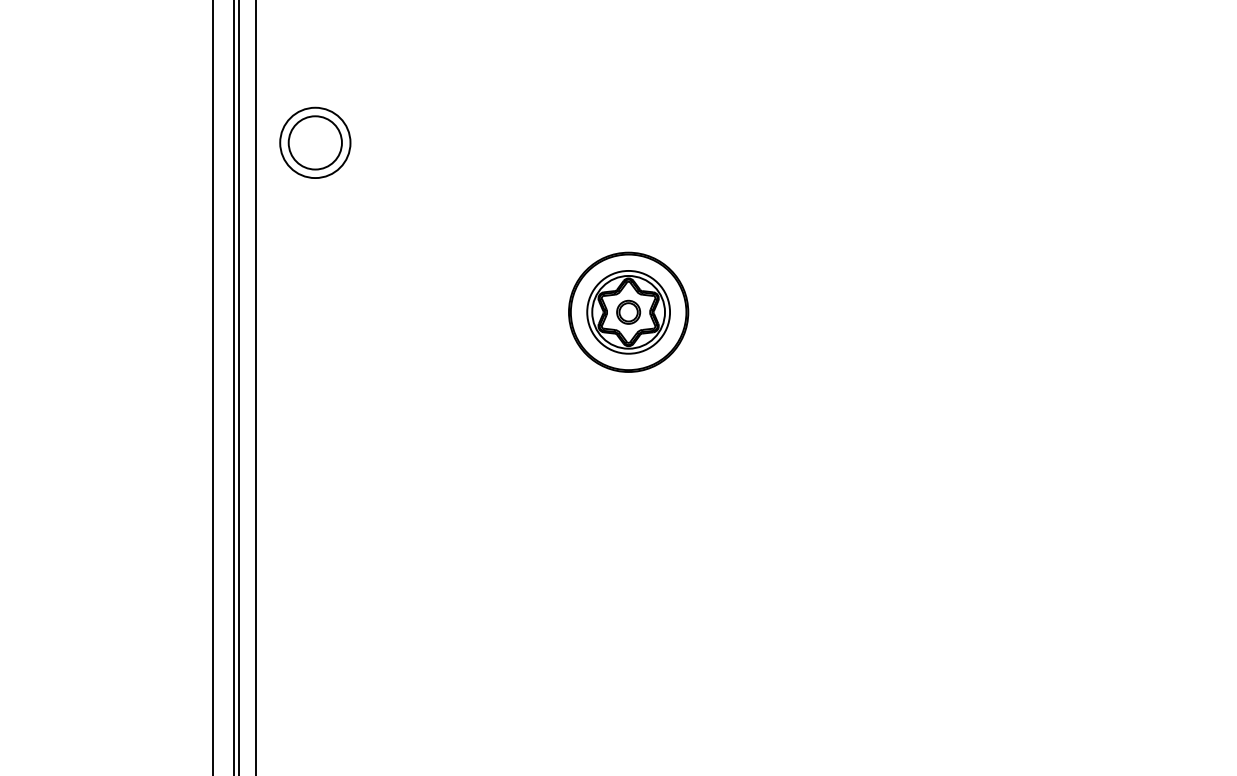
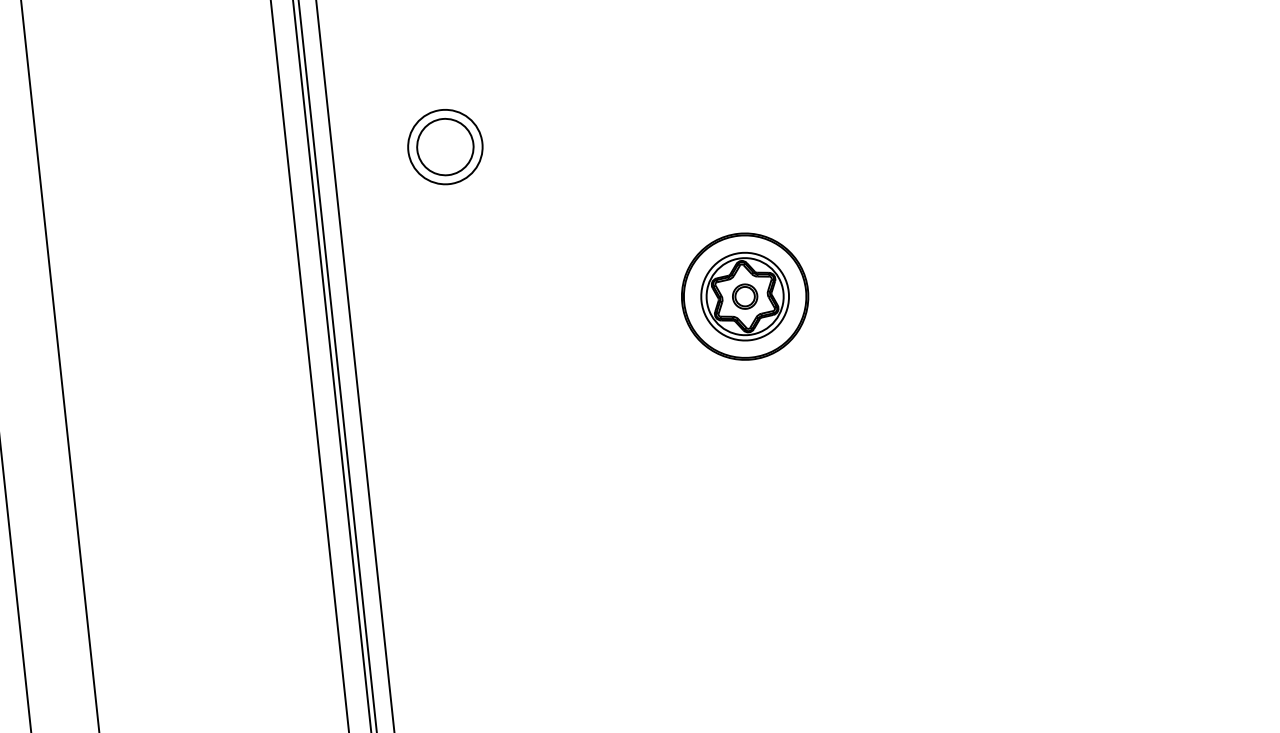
part: (315, 142) -> (445, 146), moved

